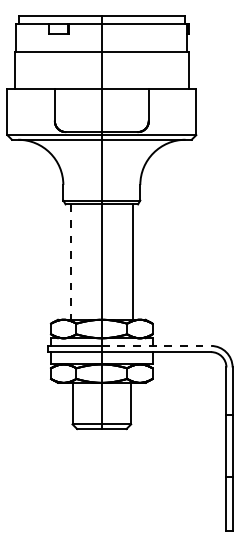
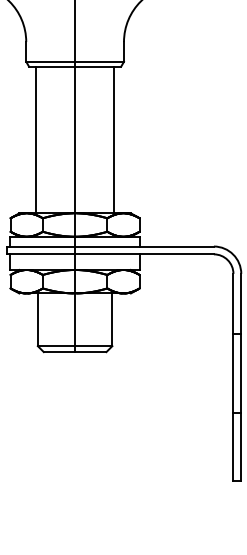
line: (71, 262) -> (36, 140), dashed -> solid
line: (156, 345) -> (144, 245), dashed -> solid

